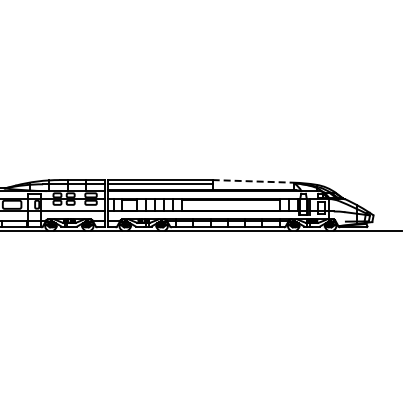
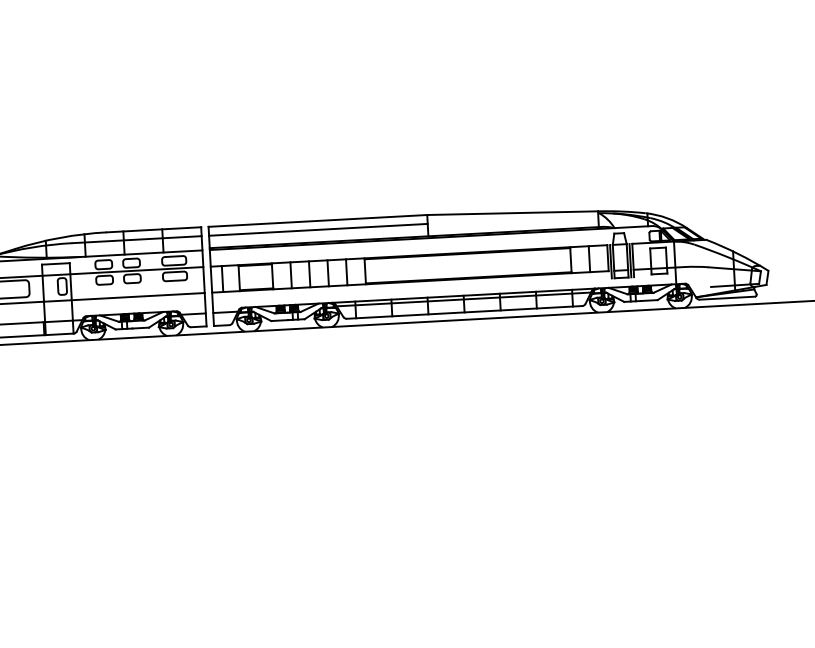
line: (253, 181) -> (512, 213), dashed -> solid

